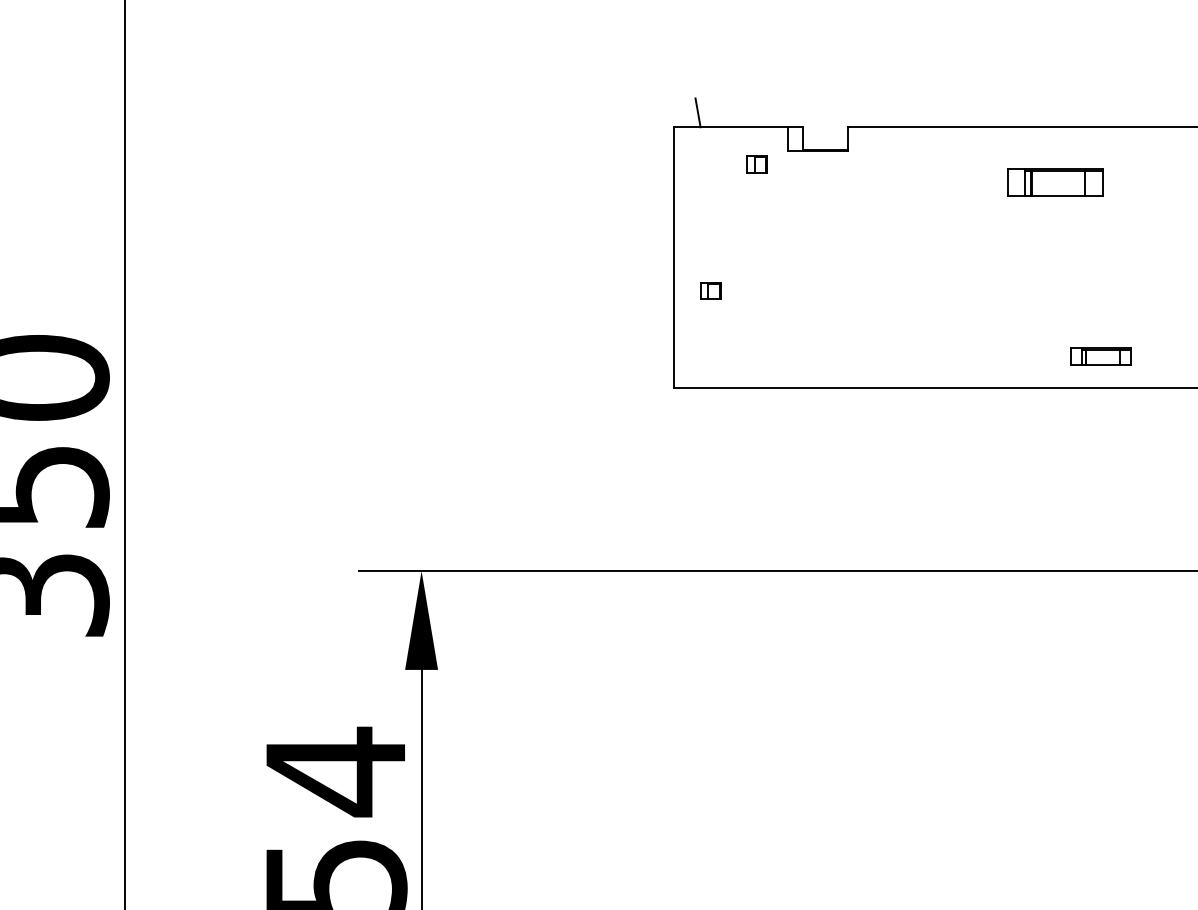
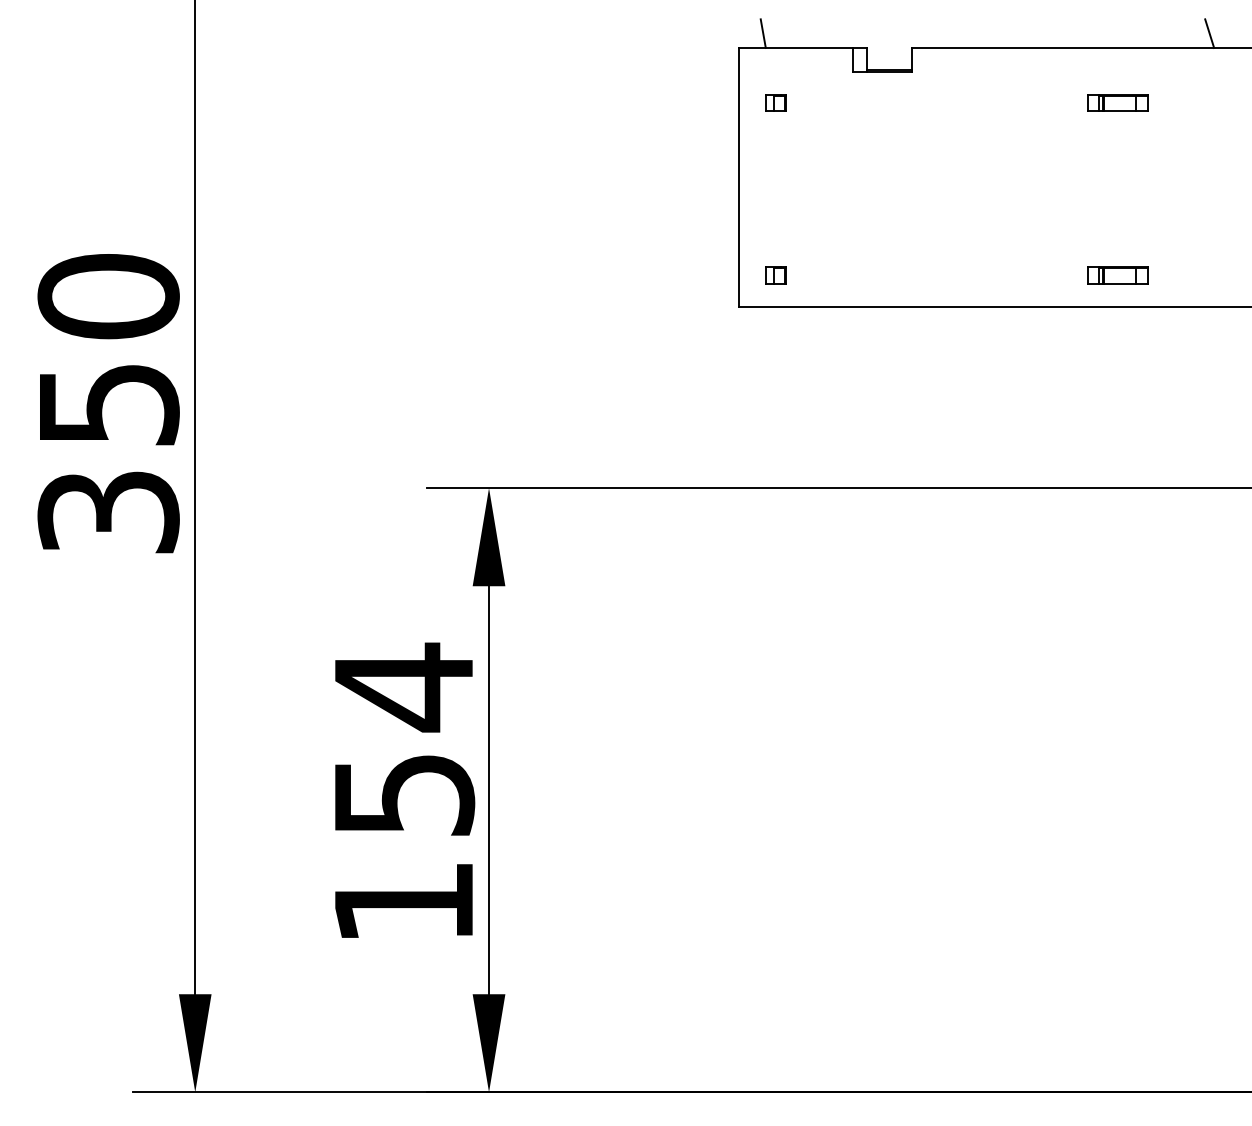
line: (1147, 112) -> (1209, 33), added
part: (756, 164) -> (775, 102), moved
part: (1055, 182) -> (1117, 102), size x0.62
part: (710, 291) -> (775, 275), moved
part: (1100, 356) -> (1117, 275), moved

